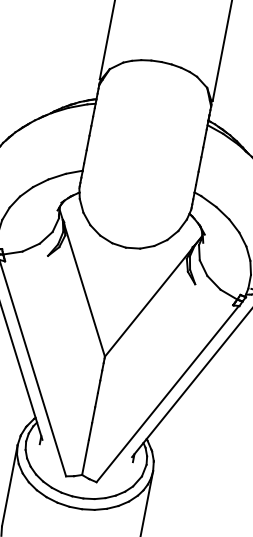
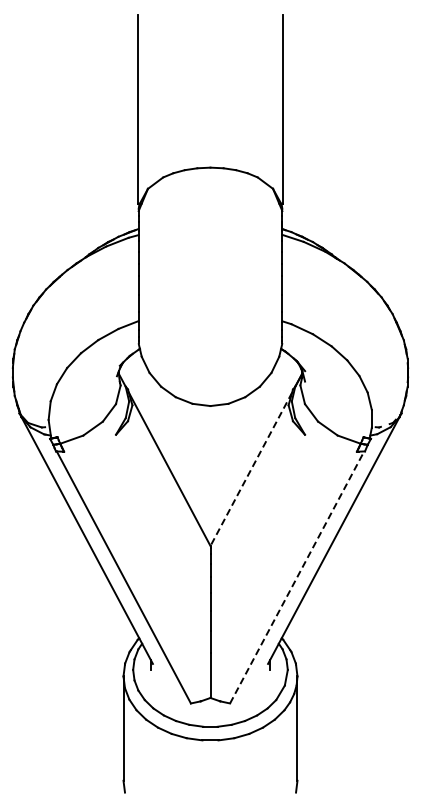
line: (148, 303) -> (251, 469), solid -> dashed
line: (167, 394) -> (297, 577), solid -> dashed

